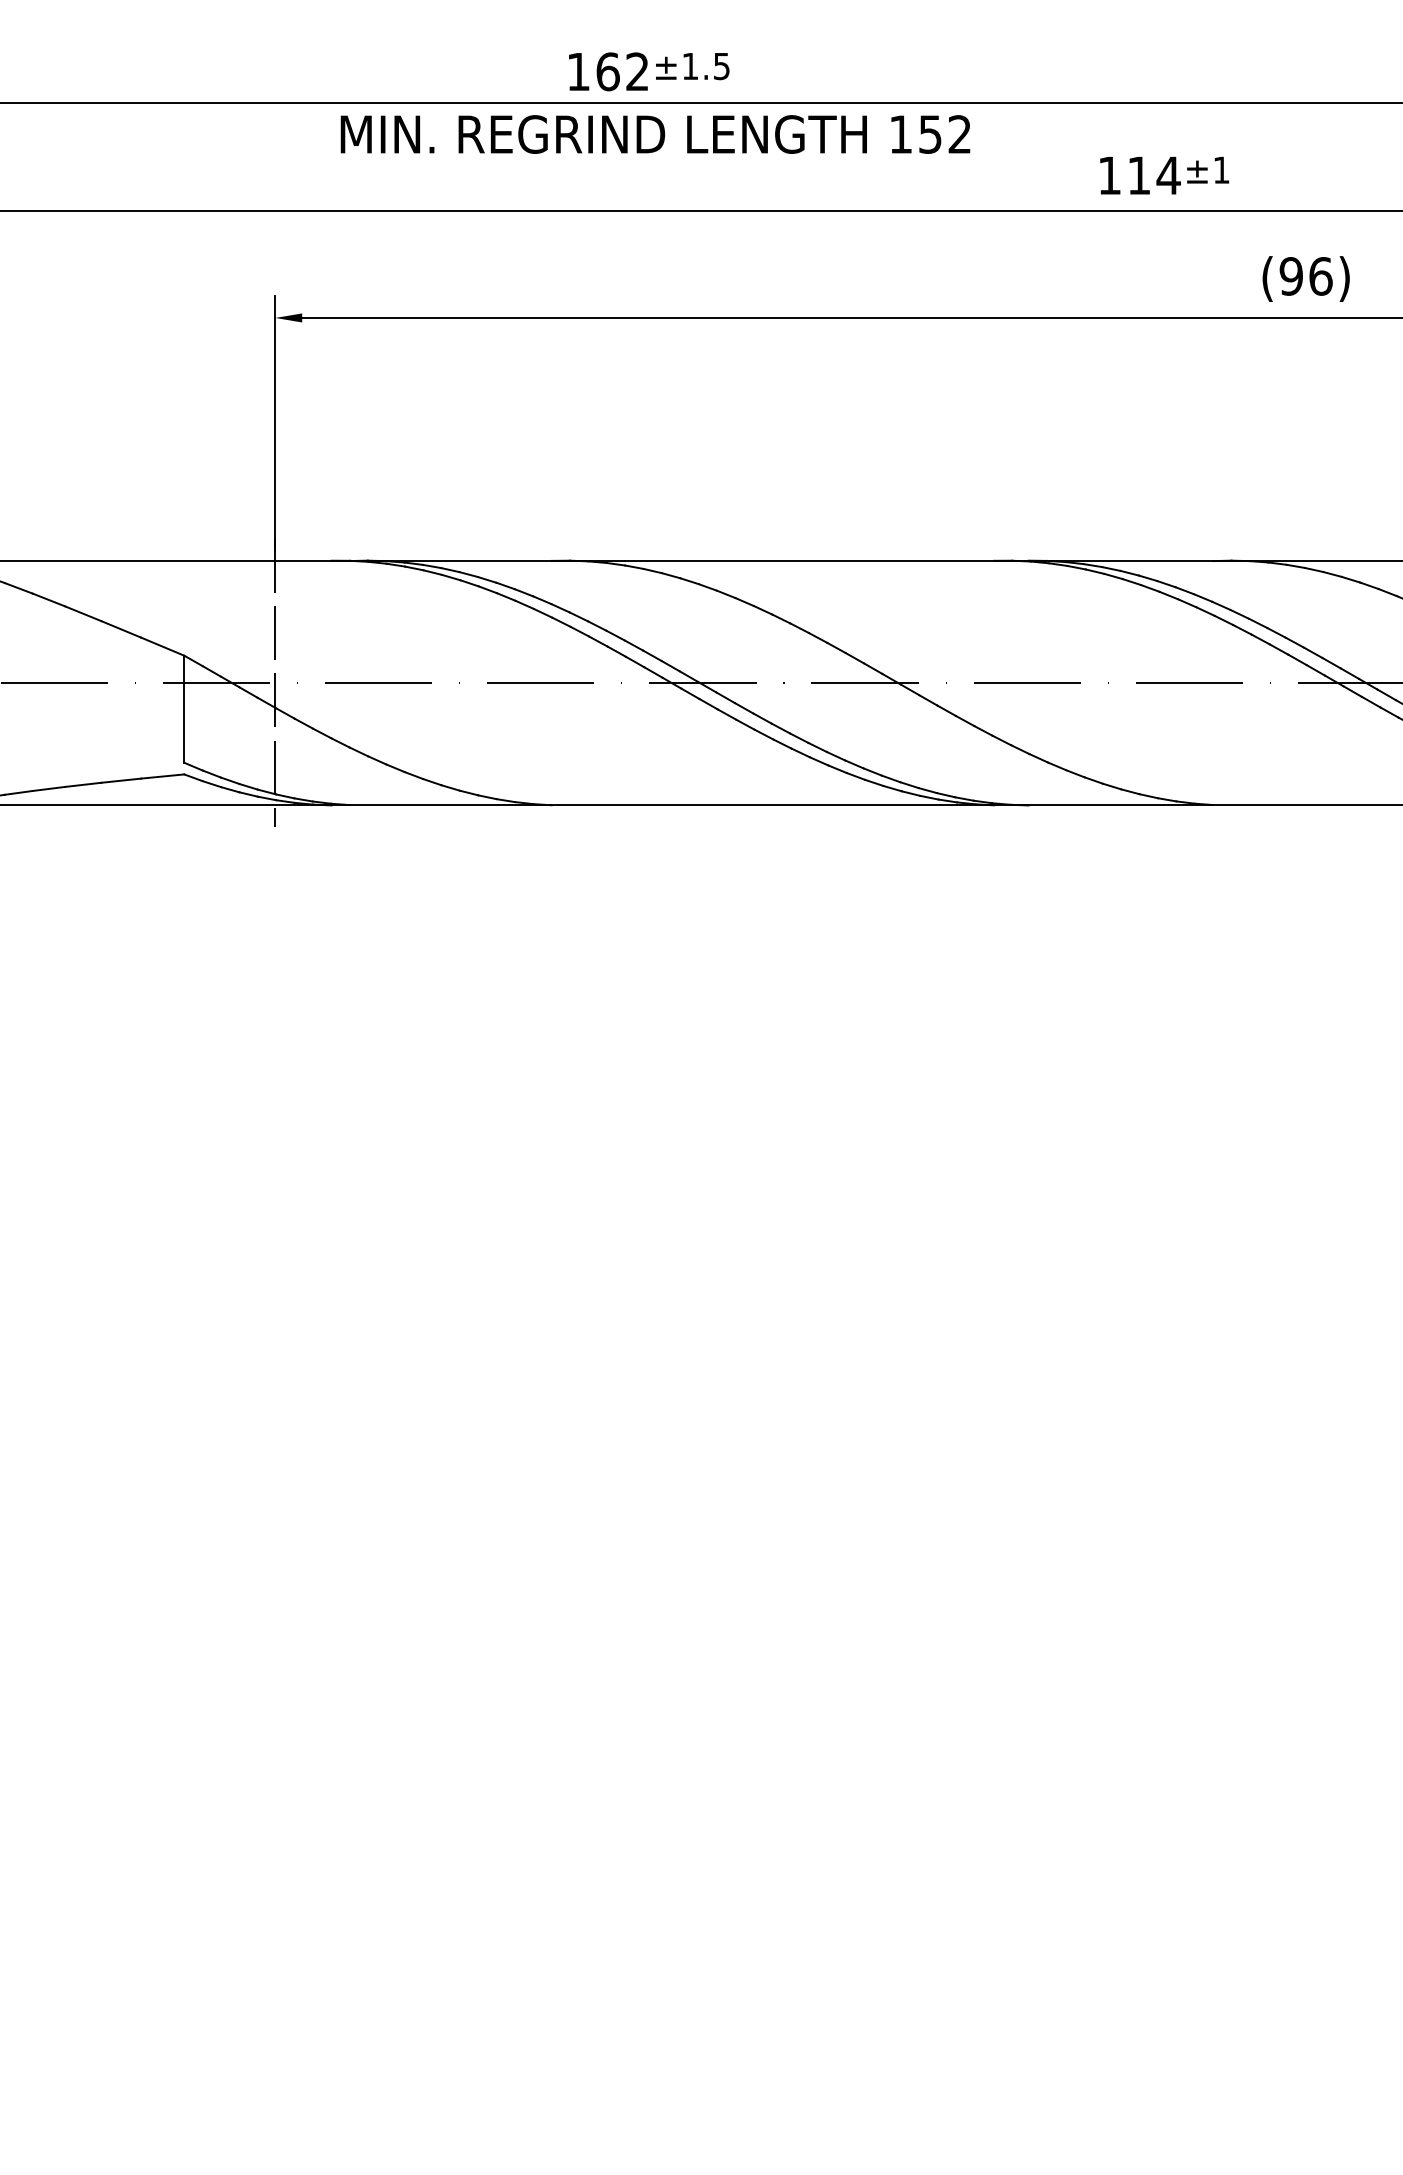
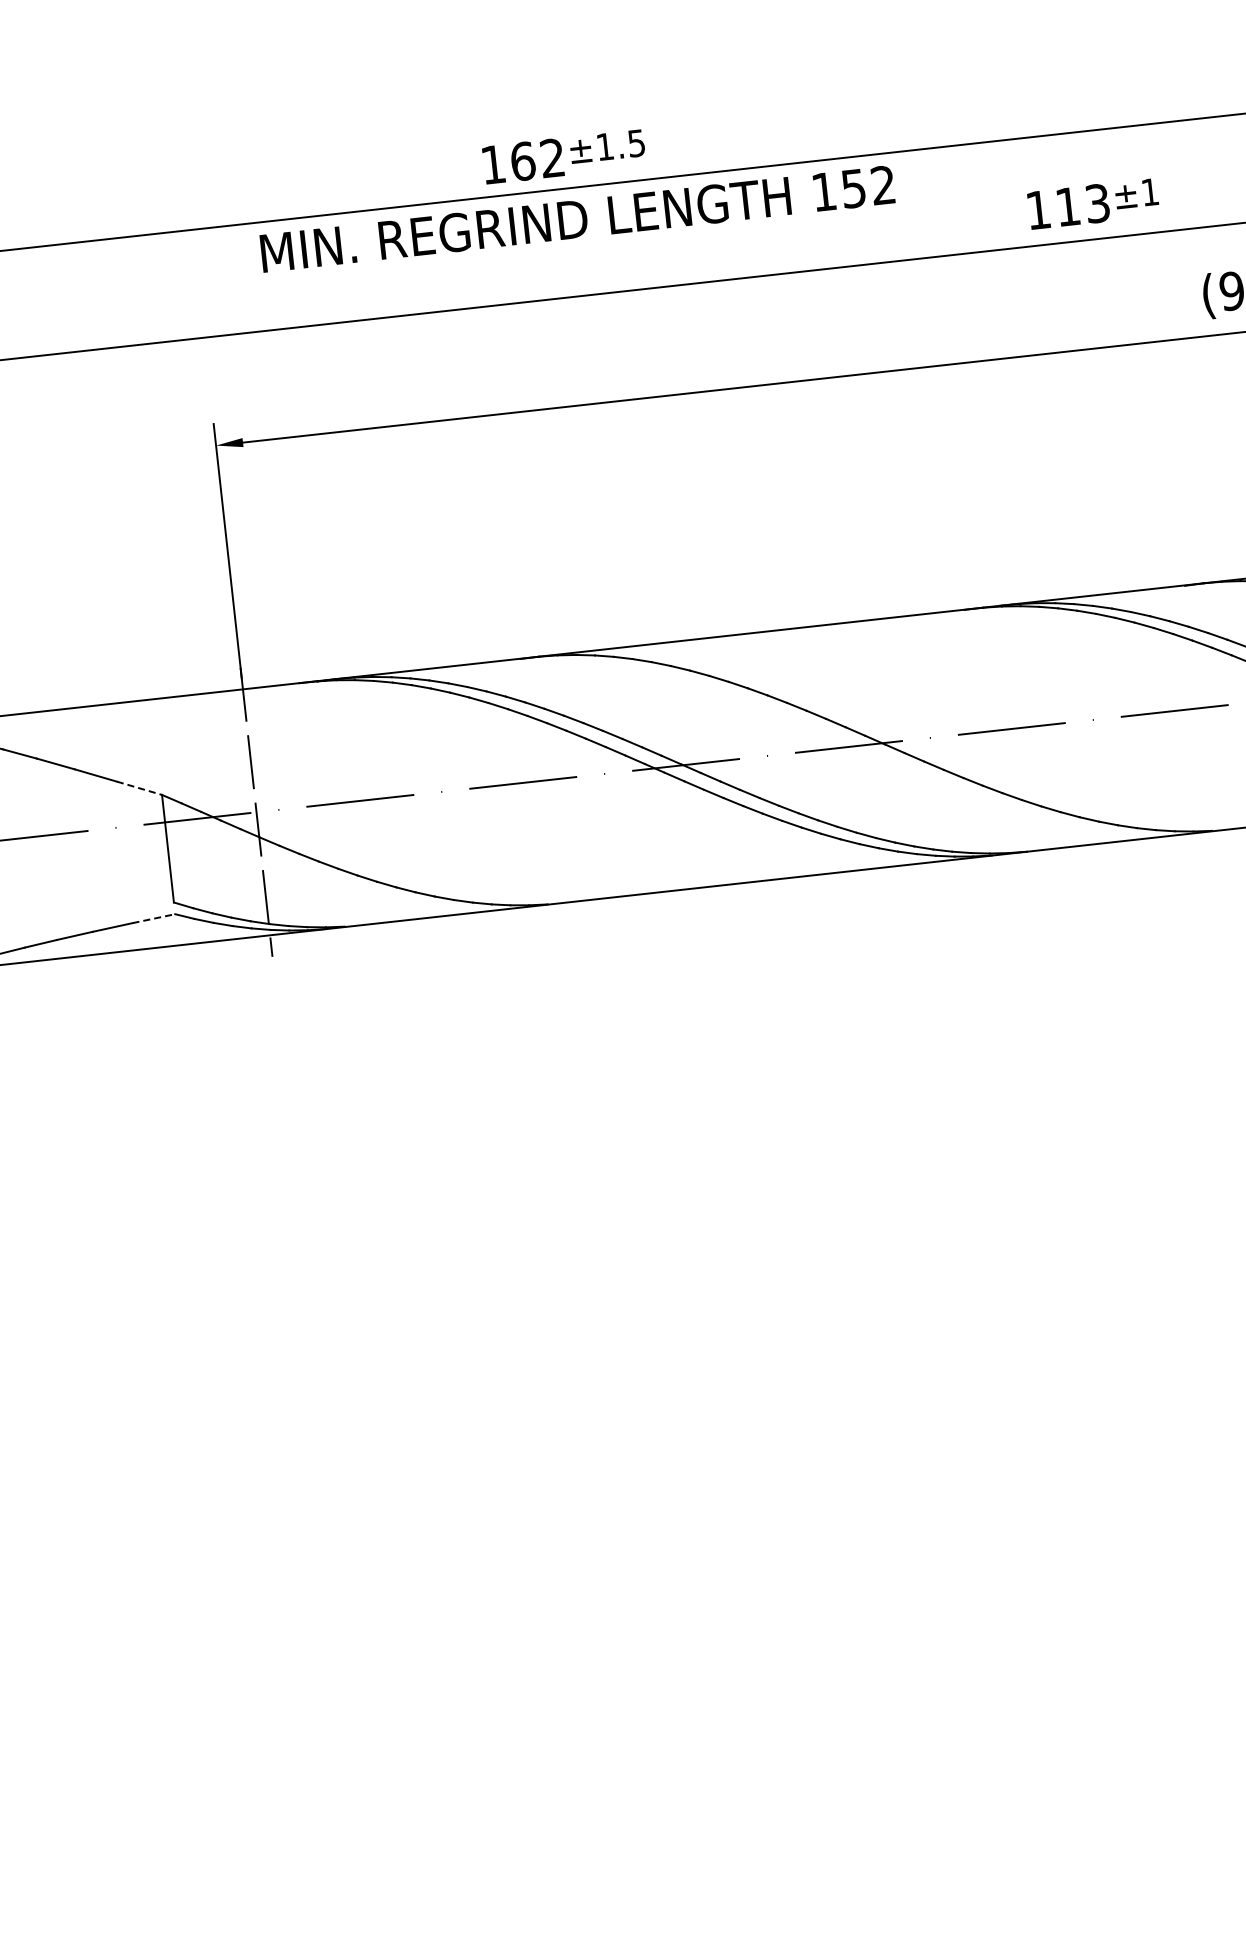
text: (1168, 175) -> (1097, 203), 114 -> 113
line: (163, 646) -> (140, 788), solid -> dashed
line: (162, 776) -> (153, 918), solid -> dashed

